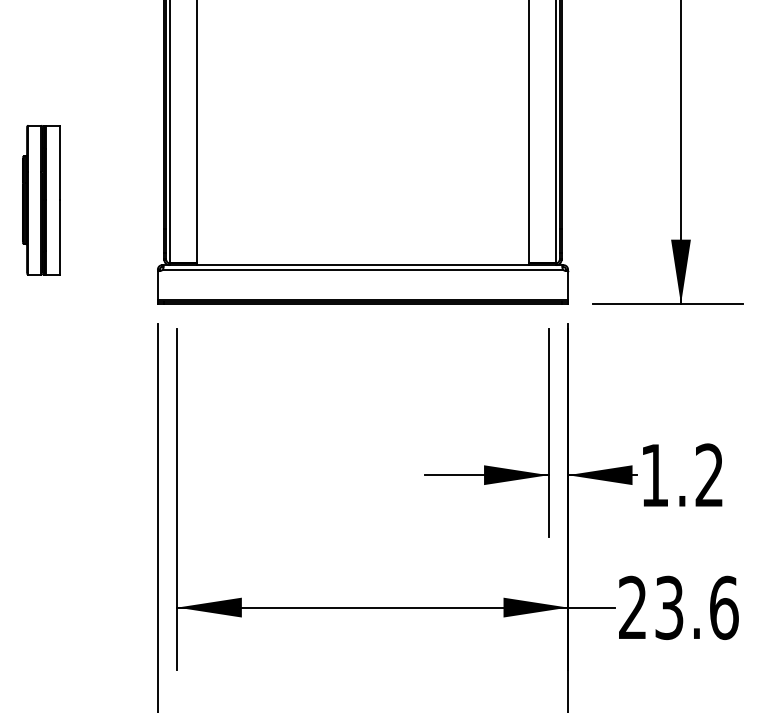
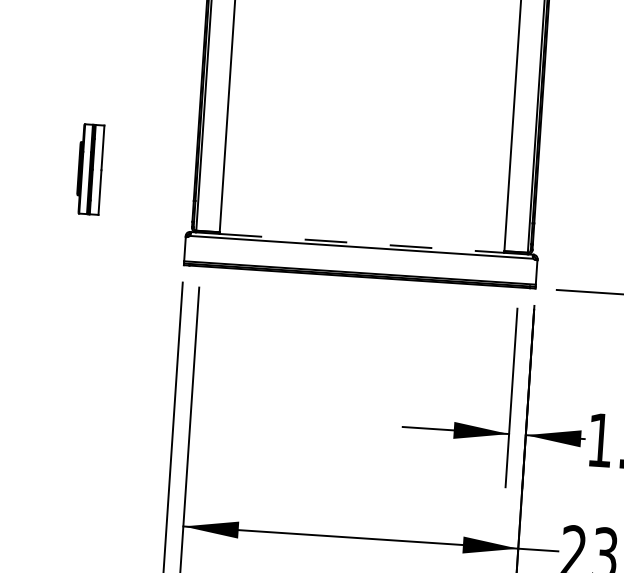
part: (41, 200) -> (90, 169), size x0.7
line: (363, 265) -> (362, 243), solid -> dashed

